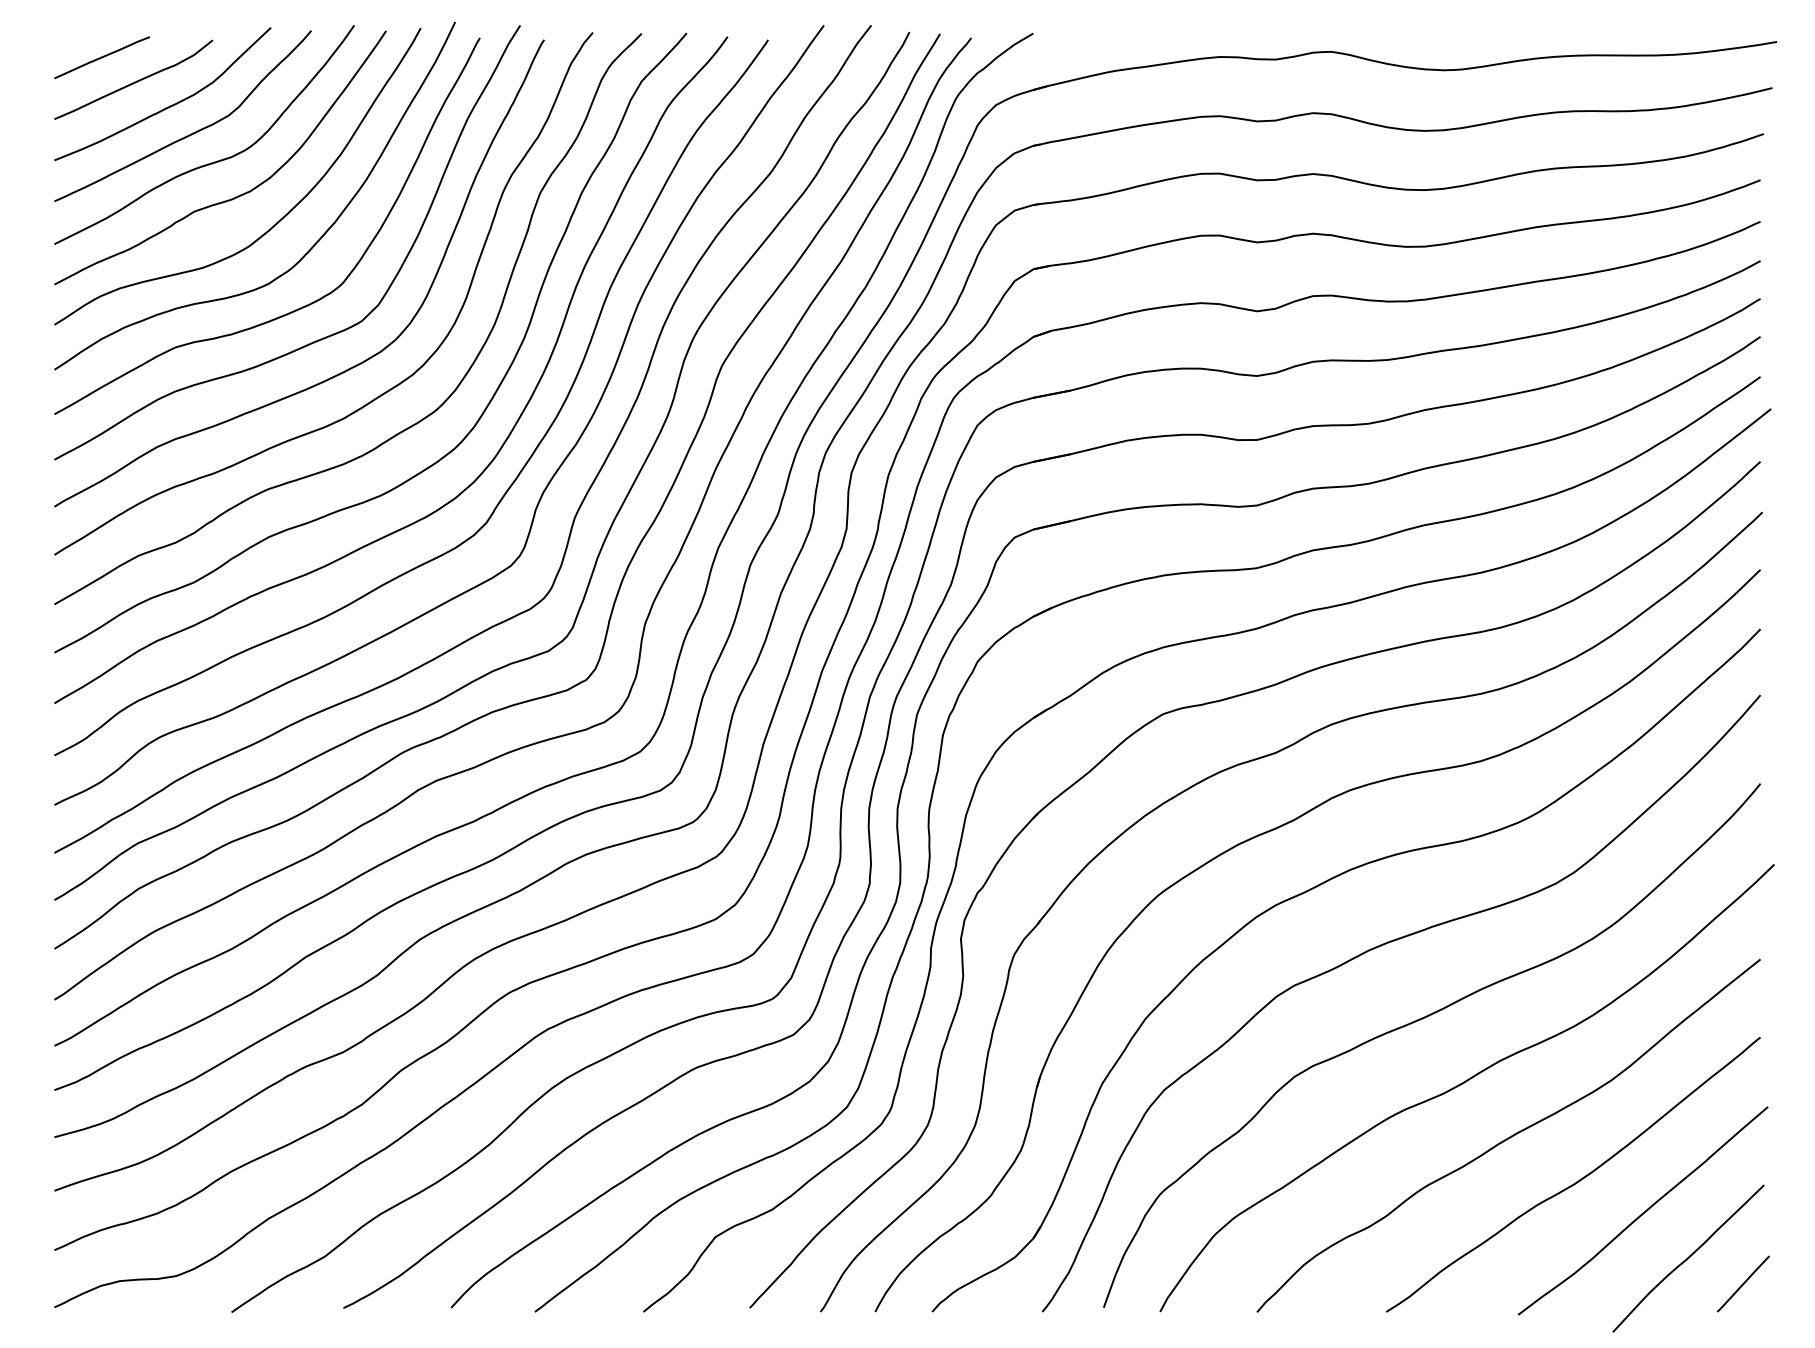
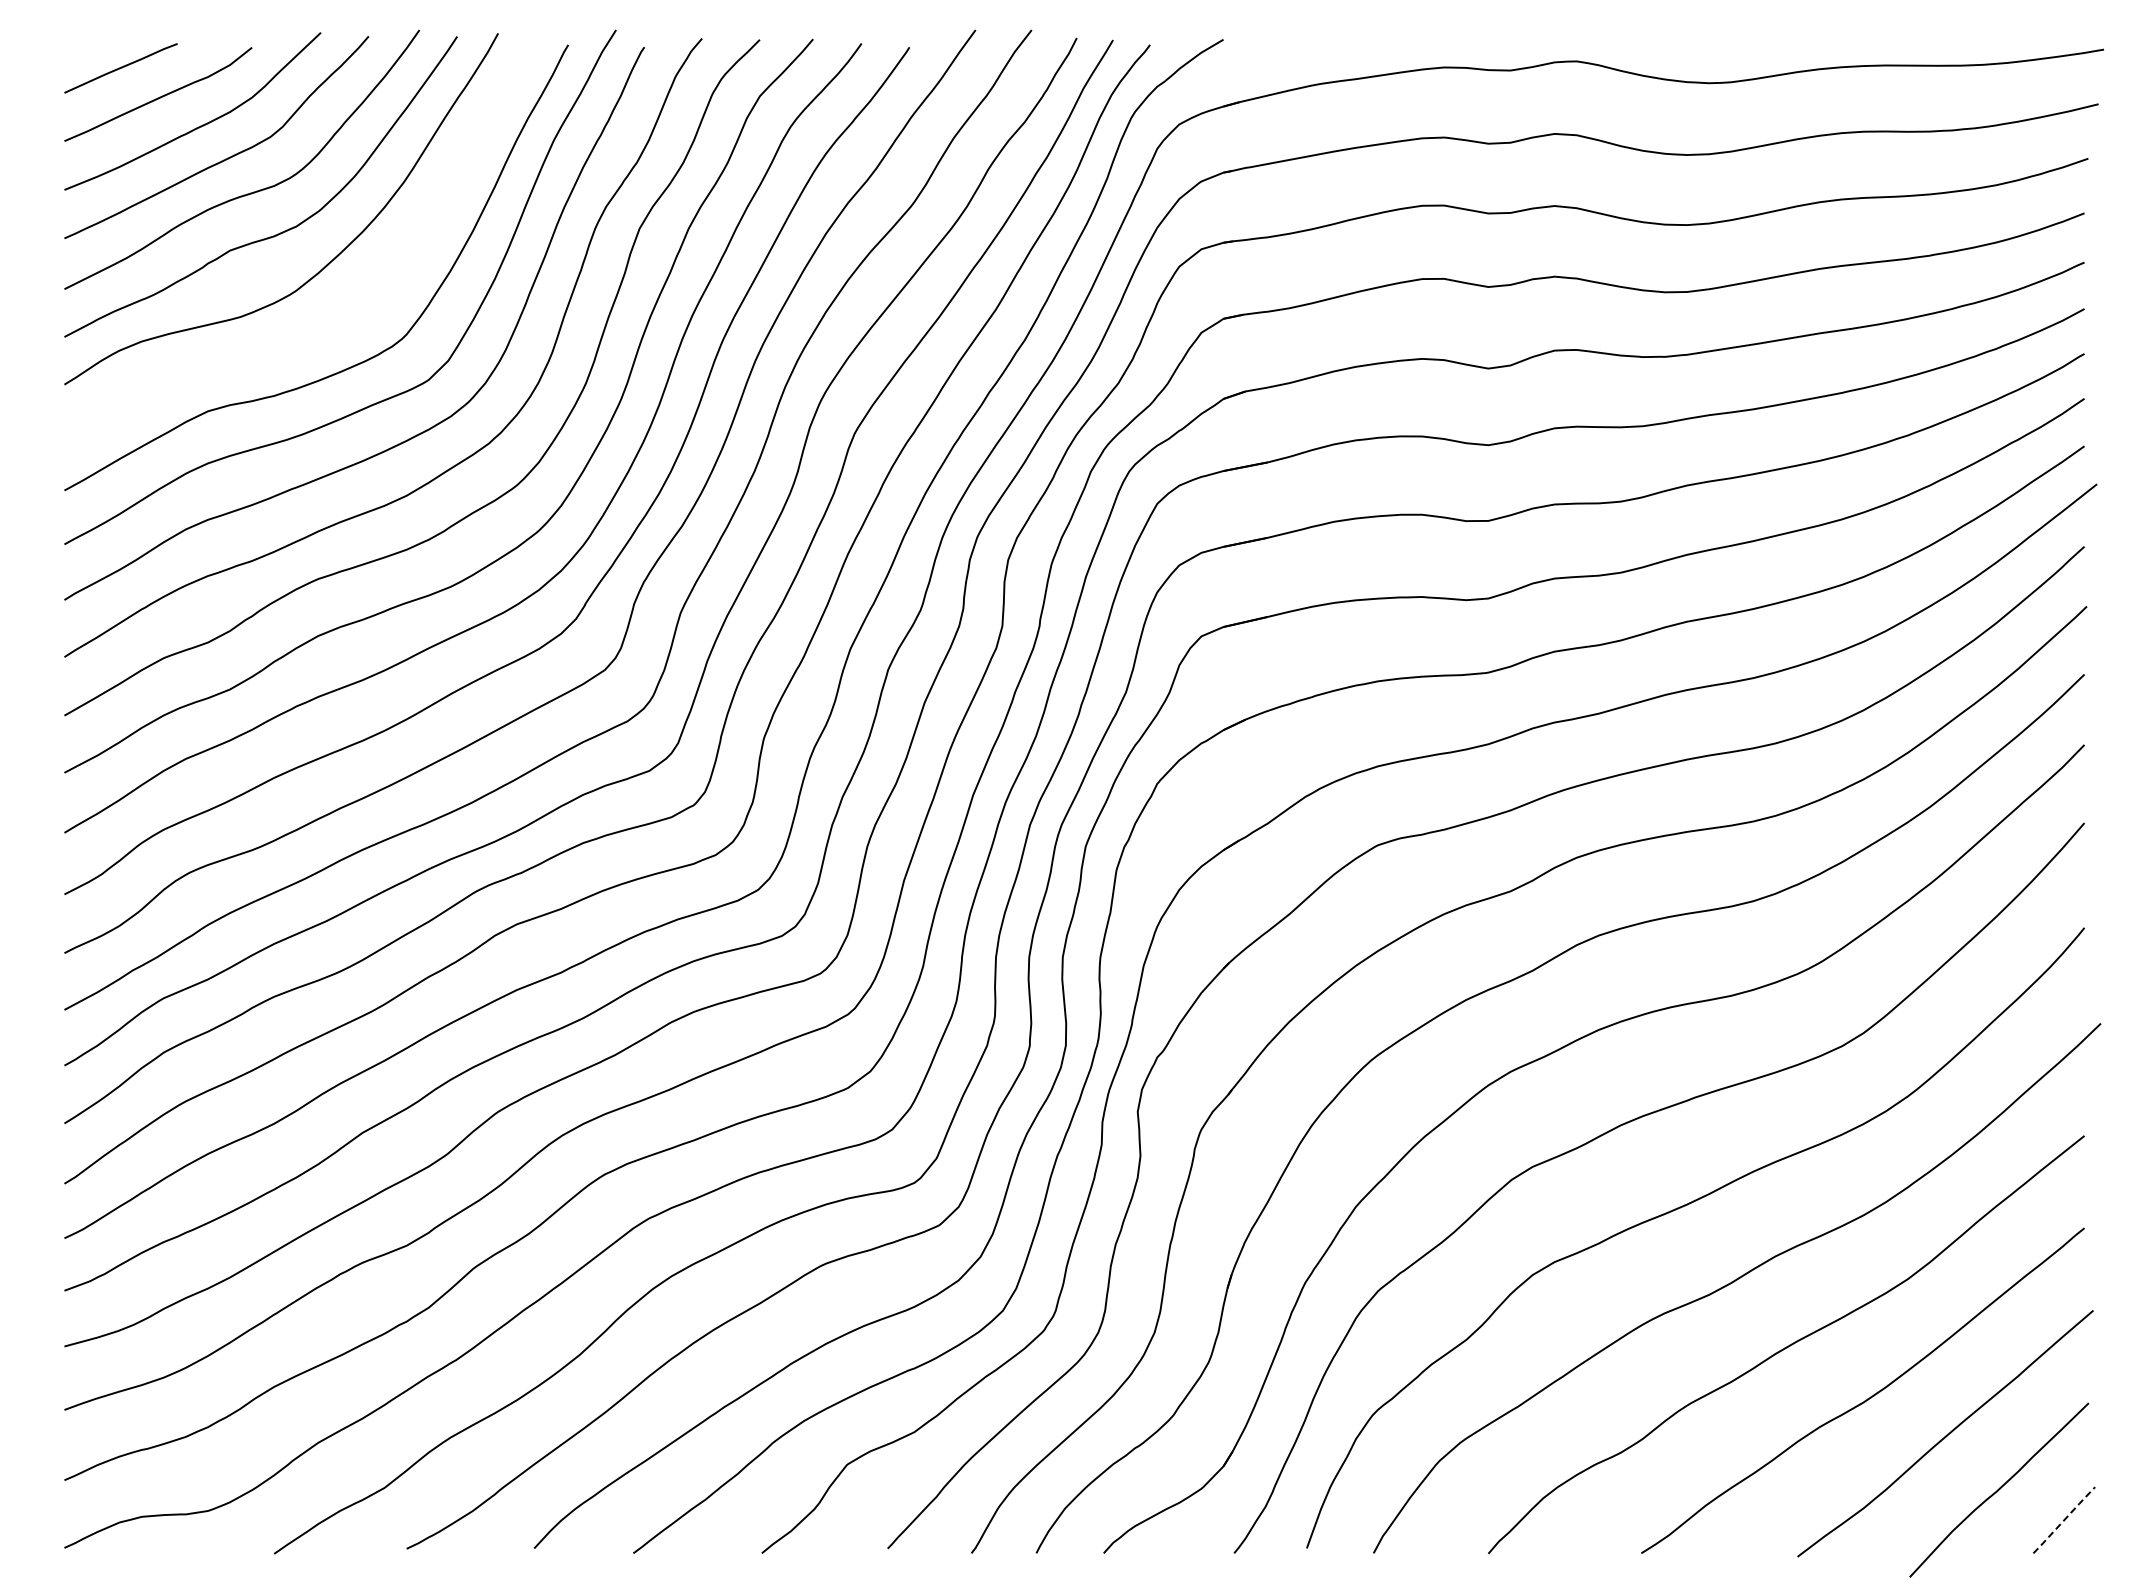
curve: (312, 245) -> (370, 290), removed
line: (1743, 1283) -> (2064, 1519), solid -> dashed

